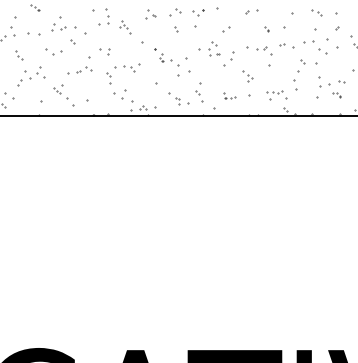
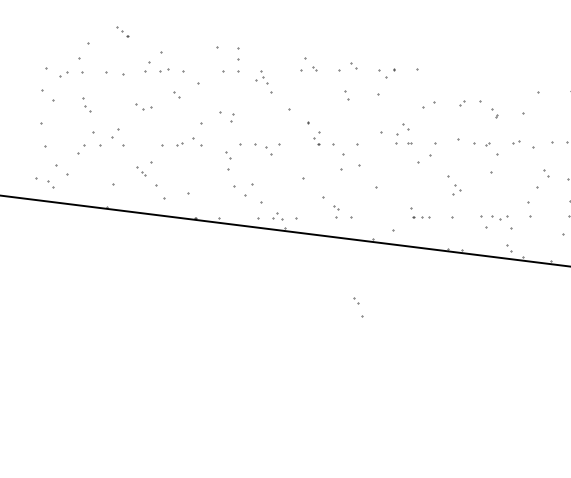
part: (251, 11) -> (470, 102), moved
part: (53, 51) -> (143, 106), size x0.6
part: (199, 96) -> (358, 308), moved

